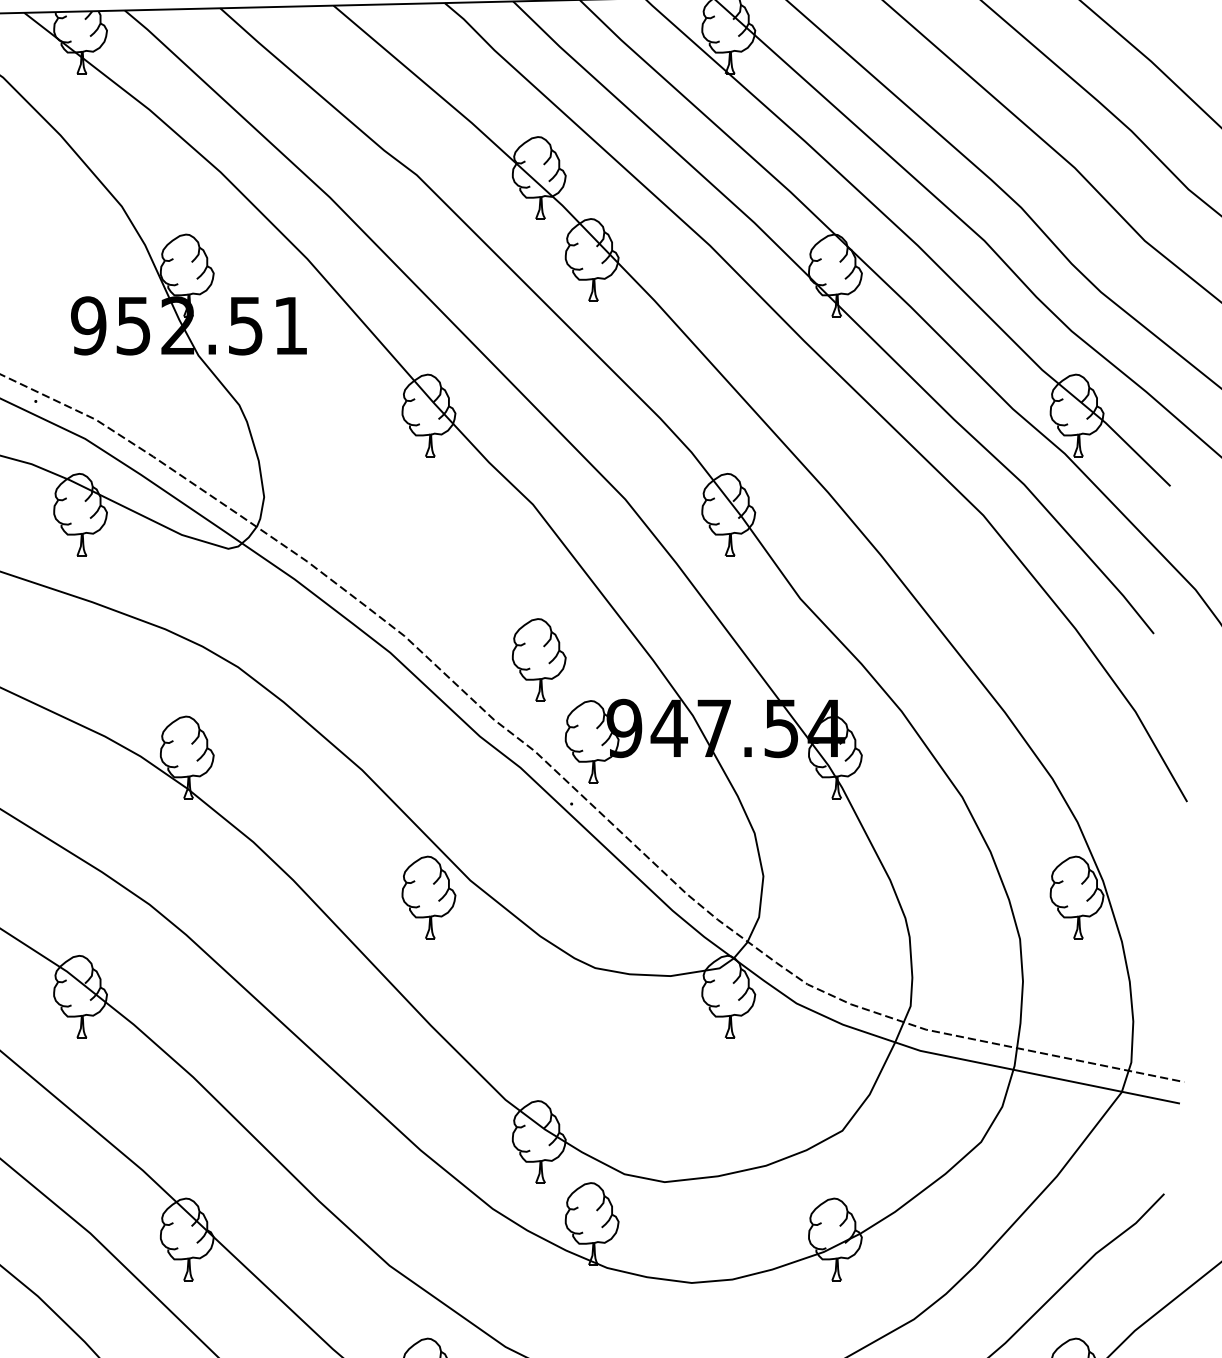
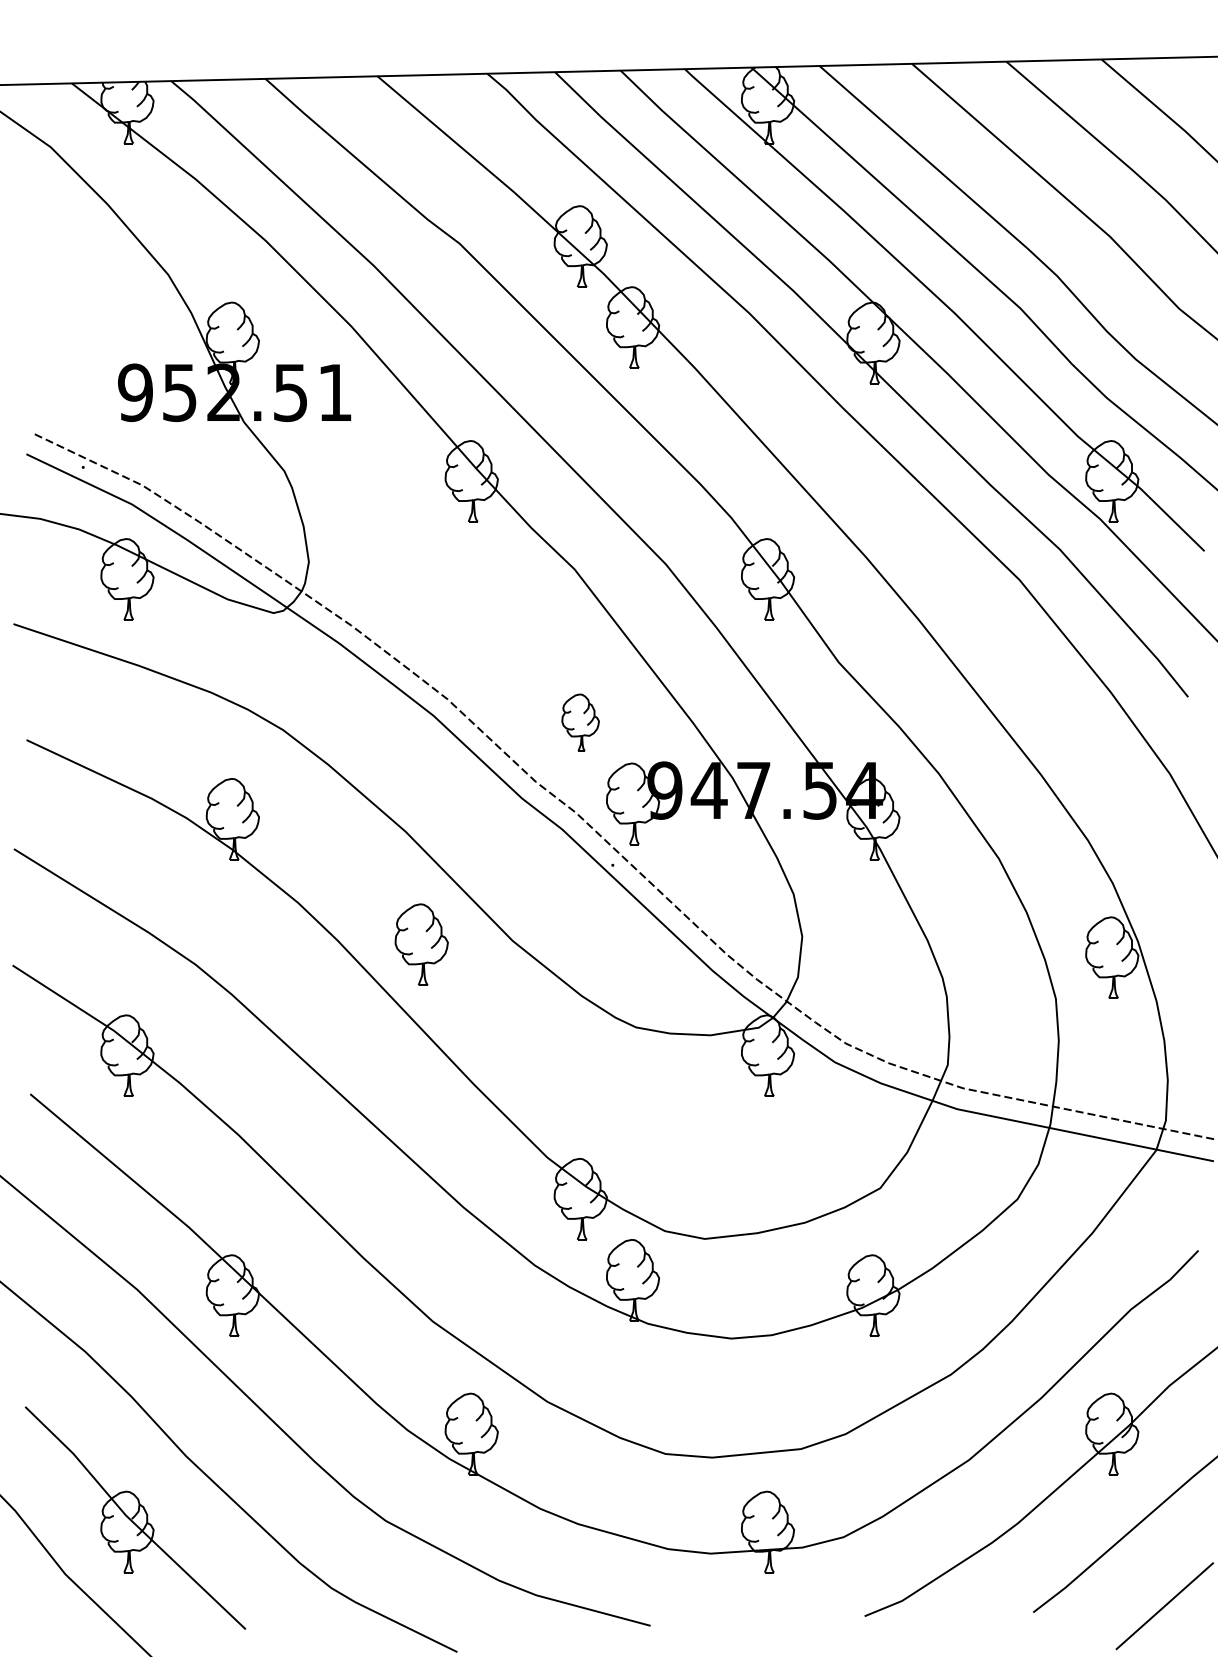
part: (538, 659) -> (580, 722), size x0.7
part: (428, 897) -> (421, 944), moved

